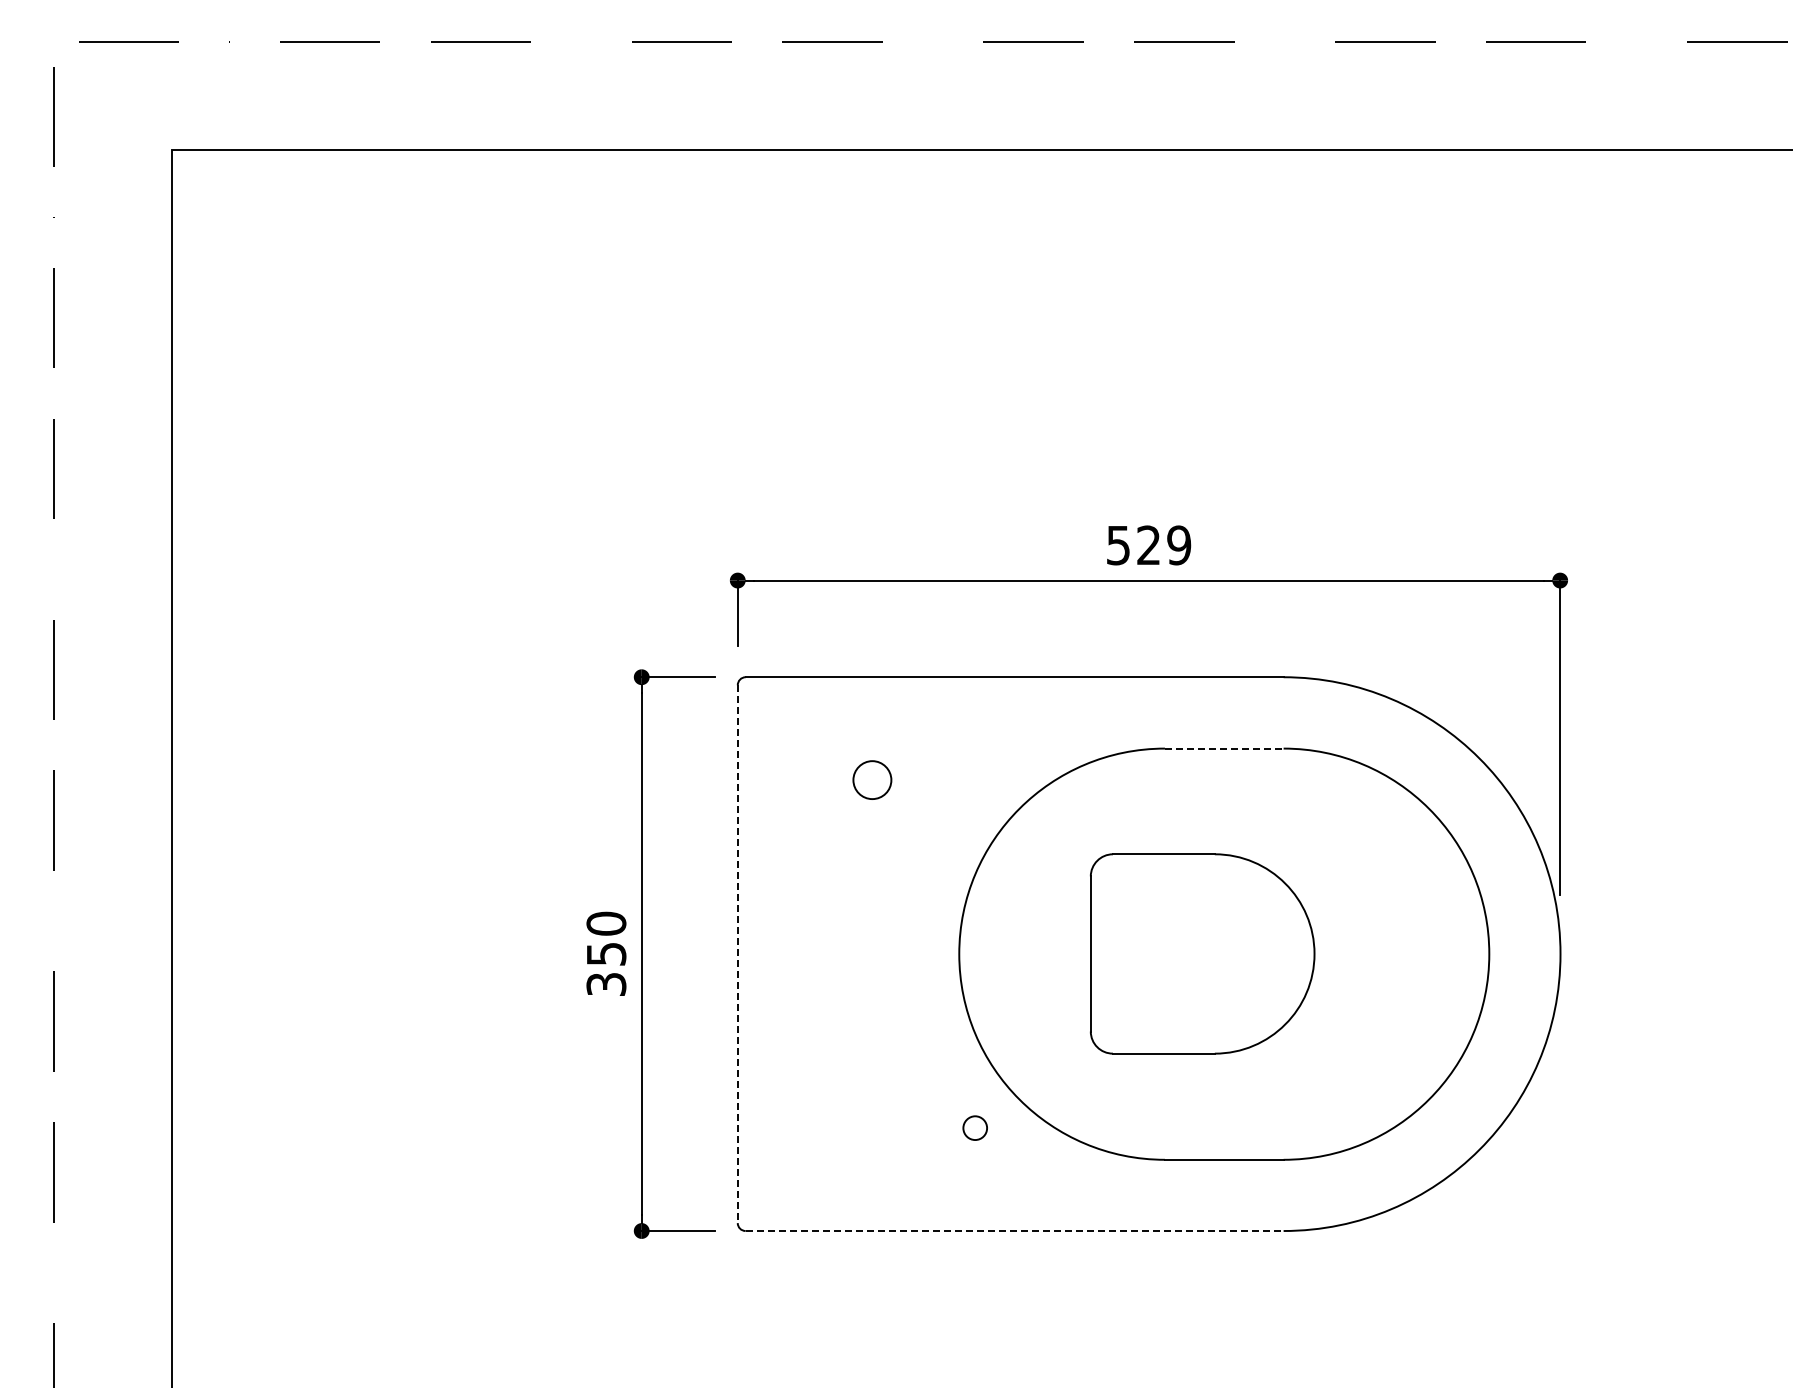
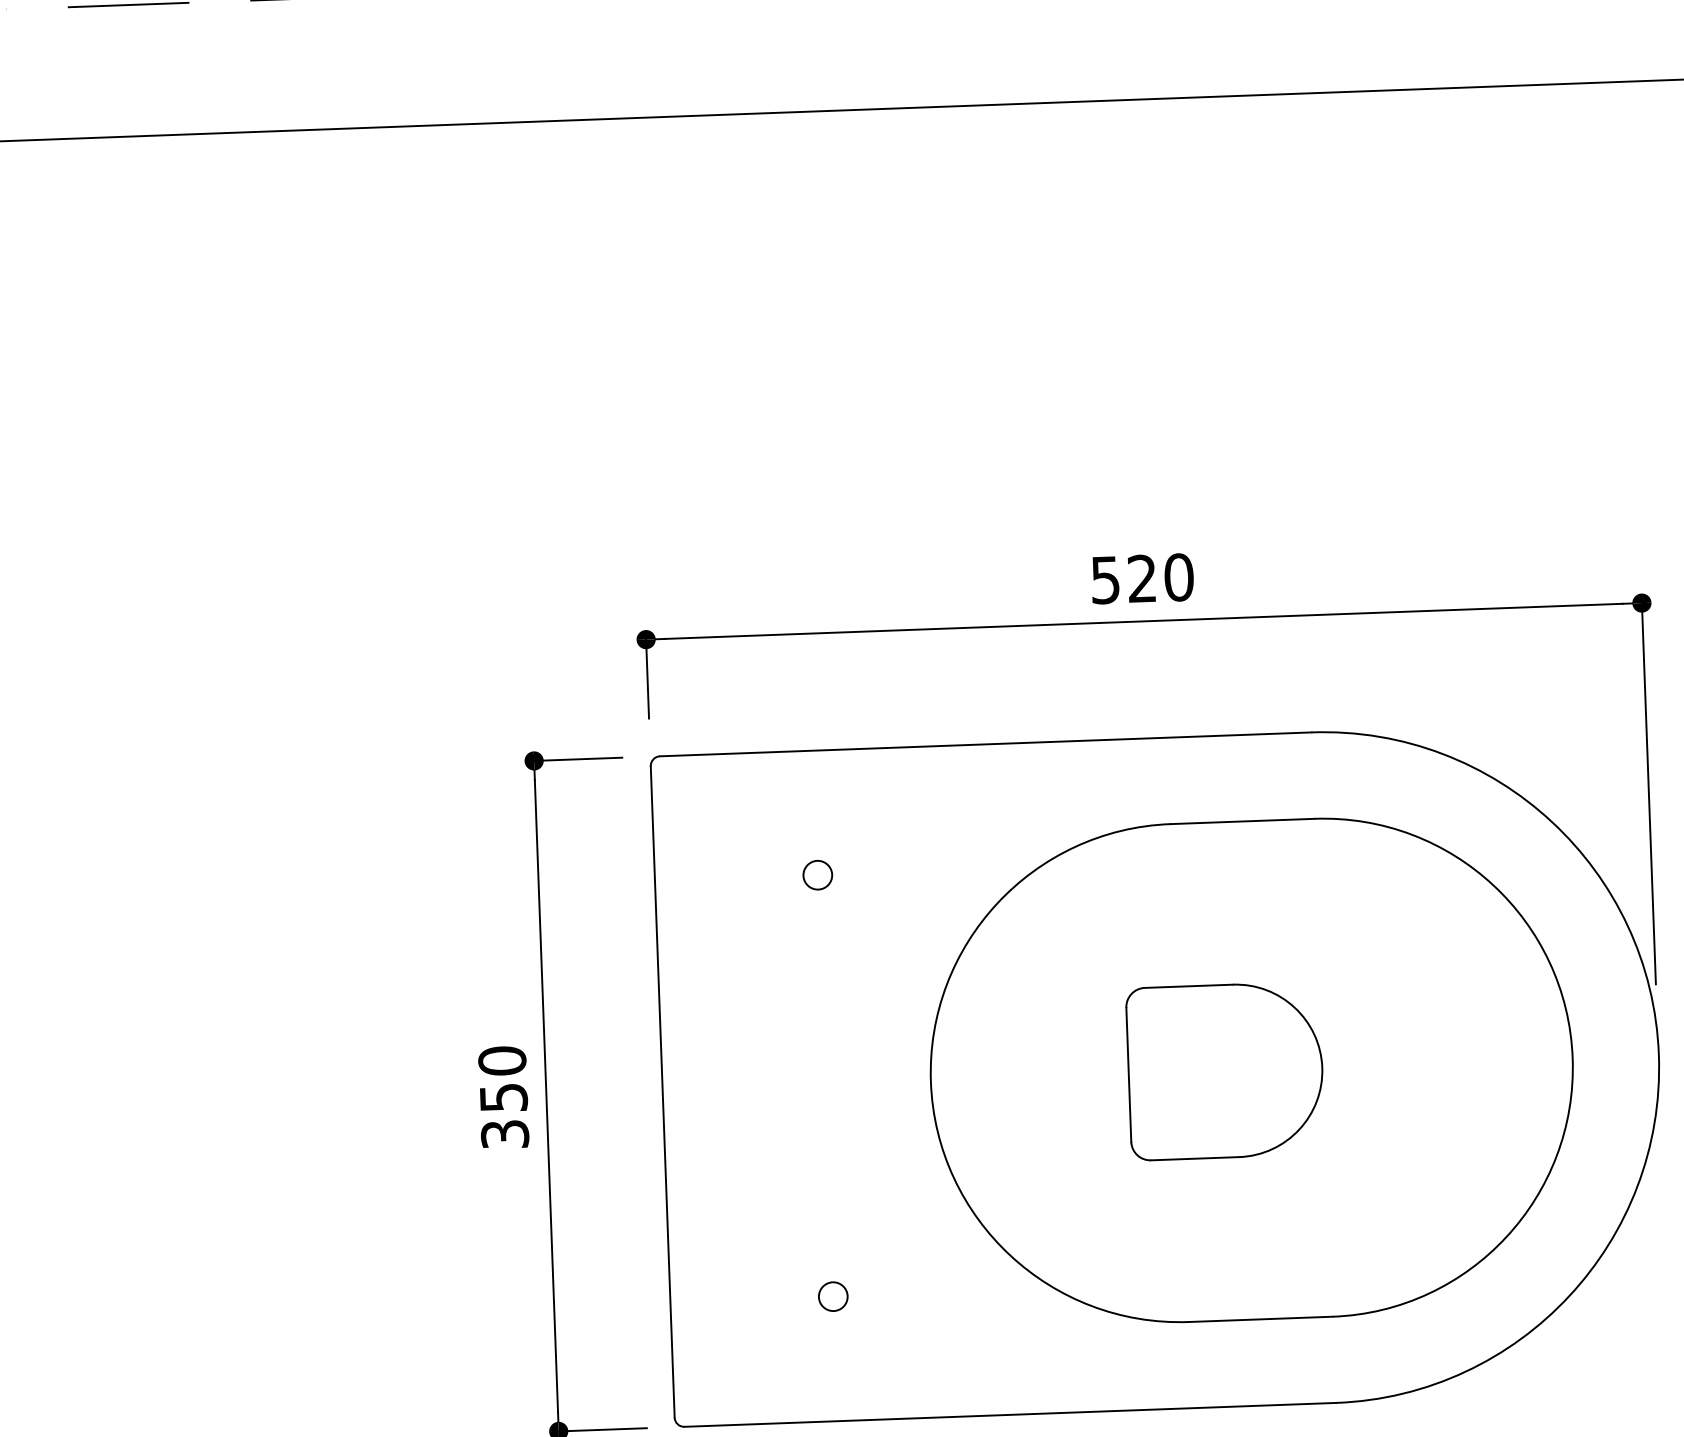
text: (1179, 545) -> (1179, 577), 529 -> 520
line: (1224, 748) -> (1242, 821), dashed -> solid
part: (871, 779) -> (816, 874), size x0.62
line: (737, 954) -> (662, 1092), dashed -> solid
part: (1202, 954) -> (1225, 1071), size x0.71
part: (974, 1127) -> (832, 1295), moved
line: (1014, 1231) -> (1010, 1415), dashed -> solid

